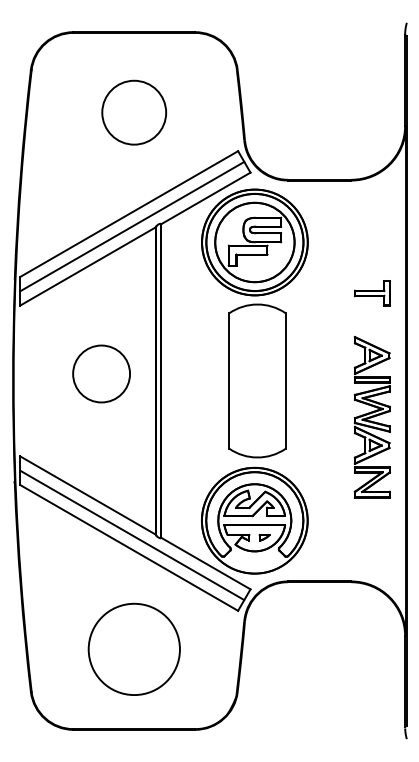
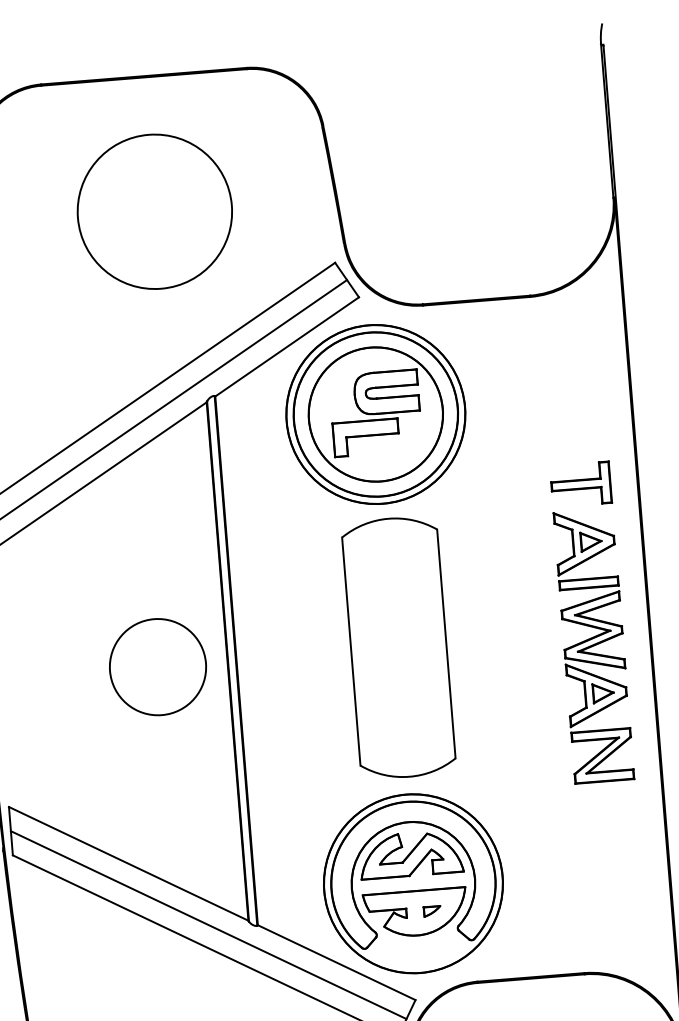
circle: (133, 112) -> (153, 211), size x1.43
circle: (101, 373) -> (157, 666), moved
part: (371, 417) -> (592, 646), moved

